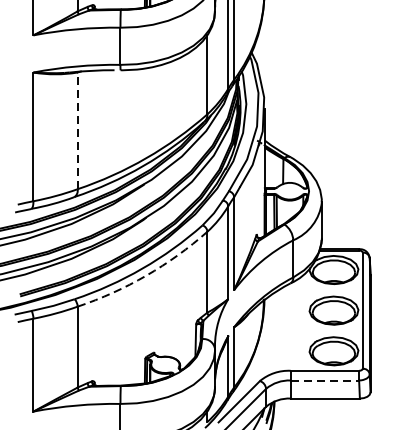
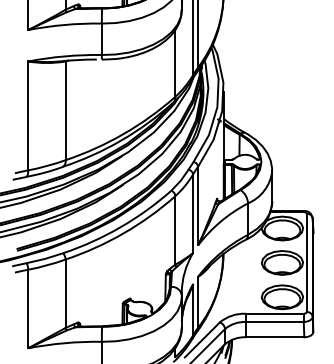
line: (77, 130) -> (65, 110), dashed -> solid
arc: (146, 275) -> (123, 233), dashed -> solid
line: (324, 381) -> (274, 322), dashed -> solid

